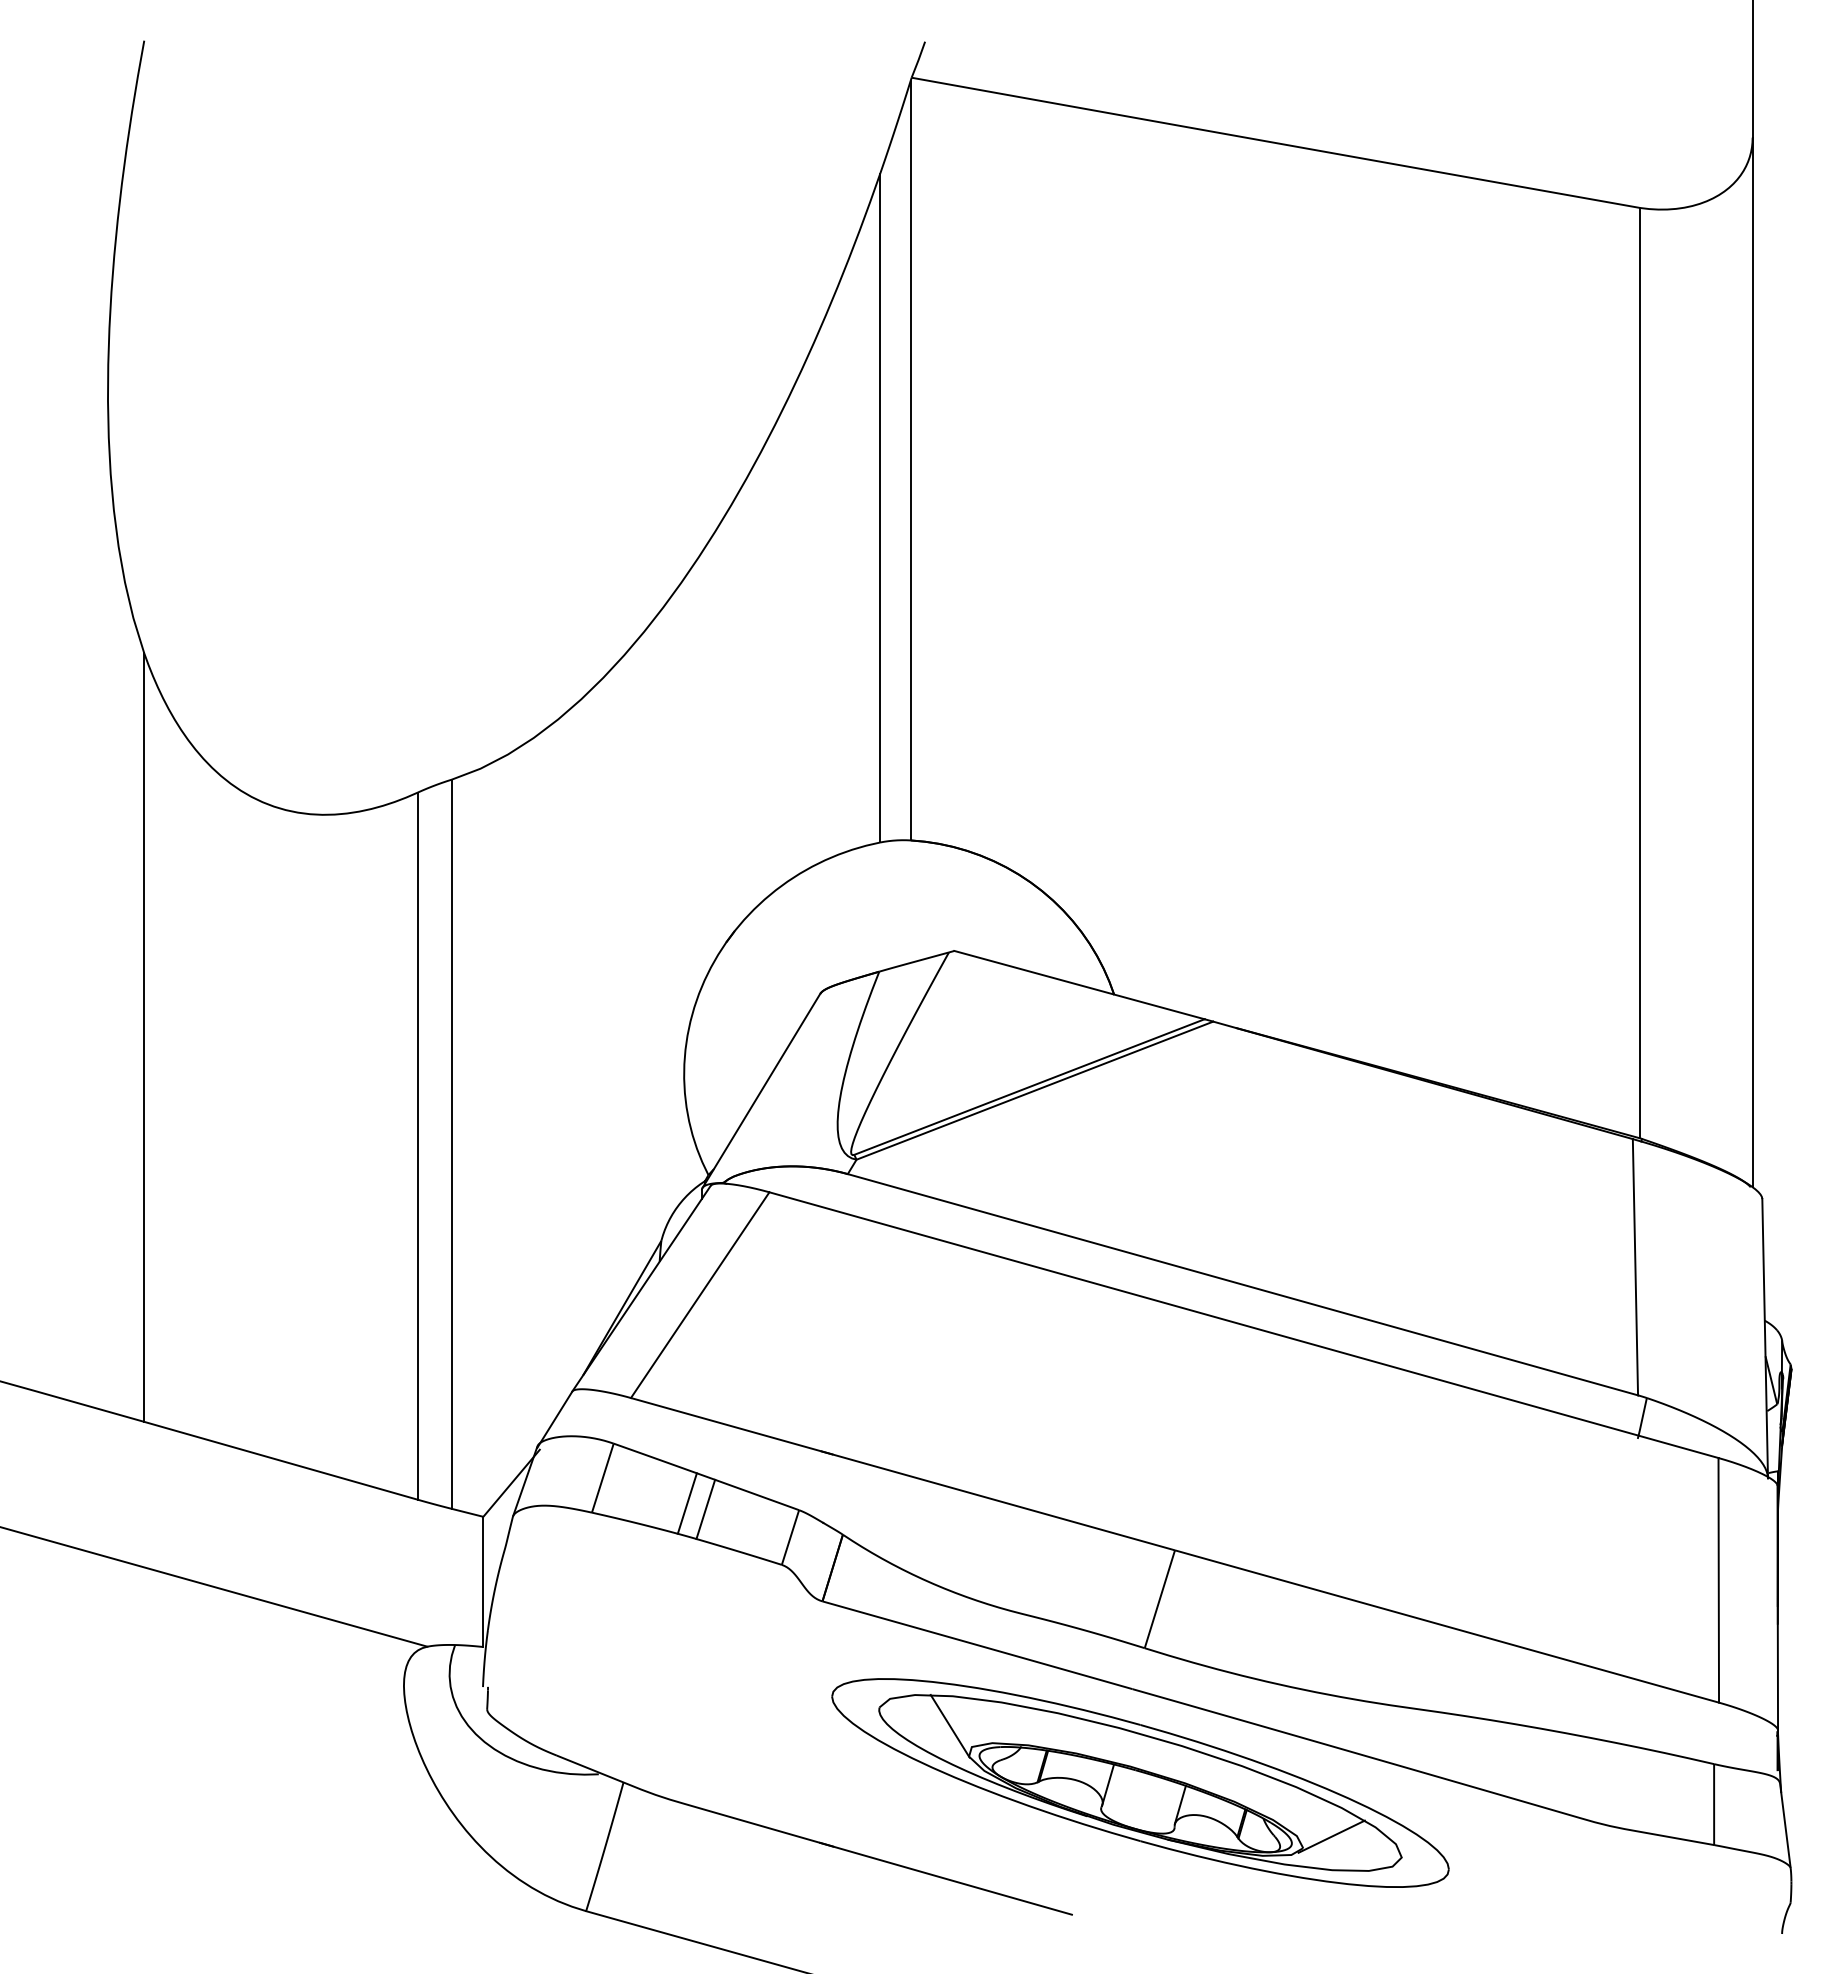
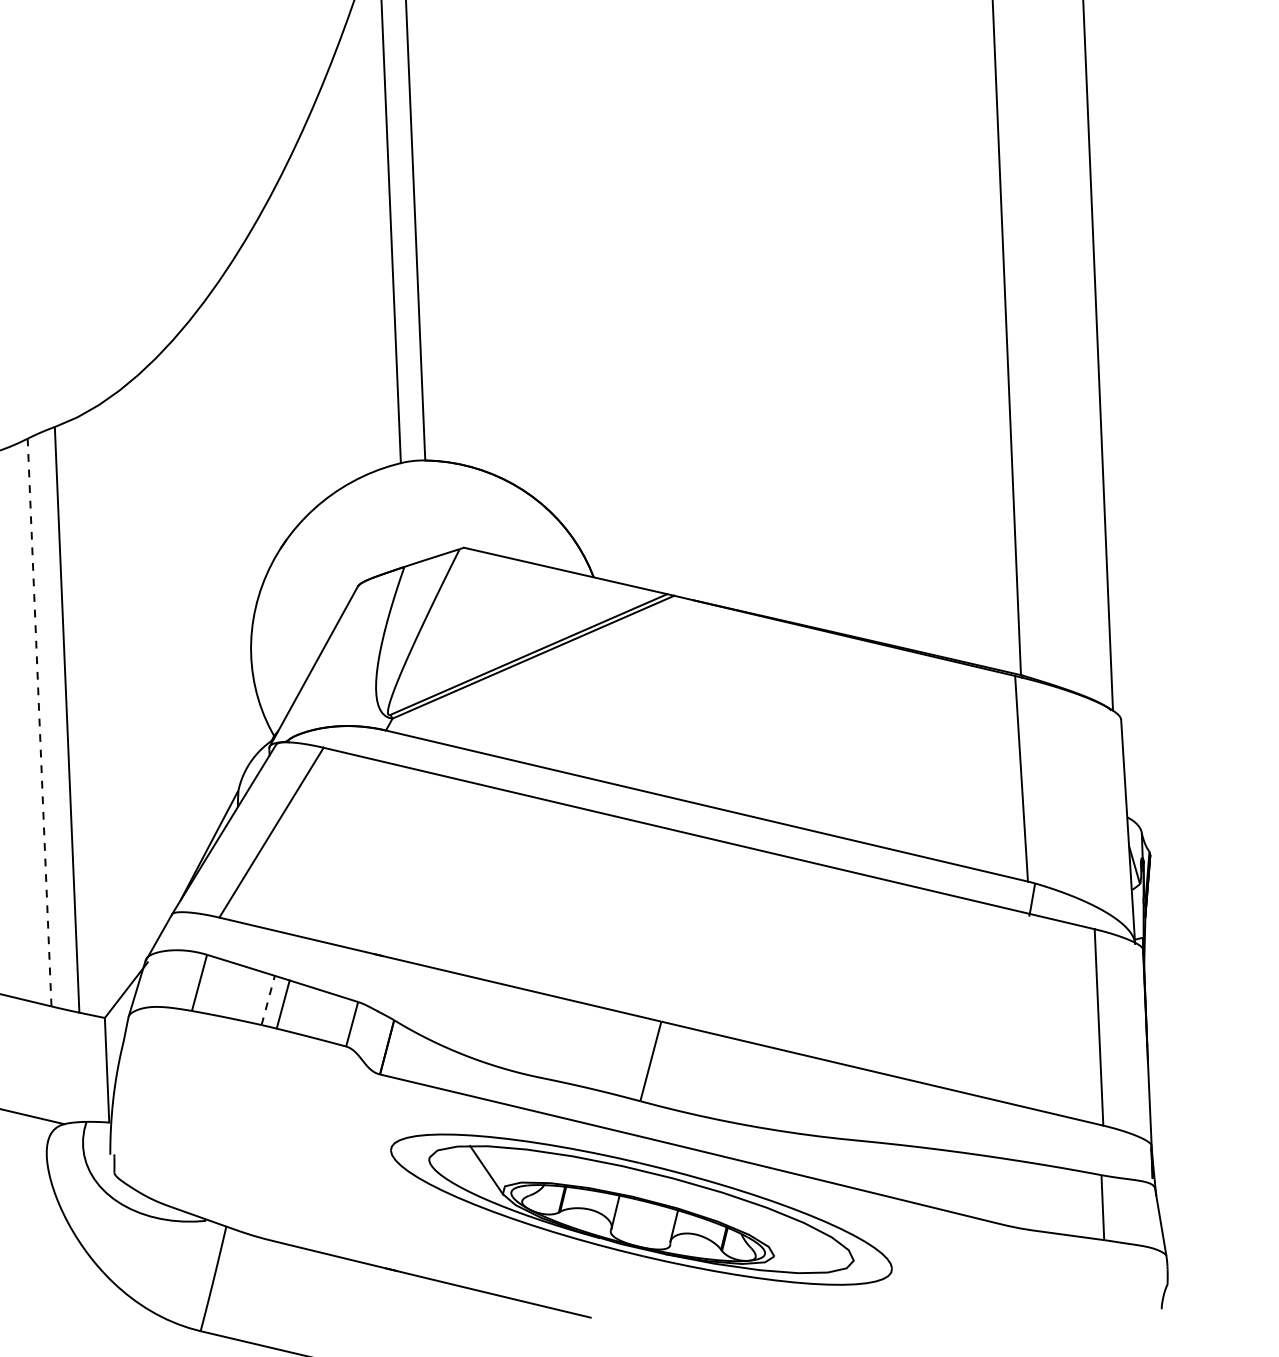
line: (417, 1146) -> (39, 722), solid -> dashed
line: (687, 1503) -> (268, 1000), solid -> dashed
line: (1331, 1836) -> (796, 1246), removed

